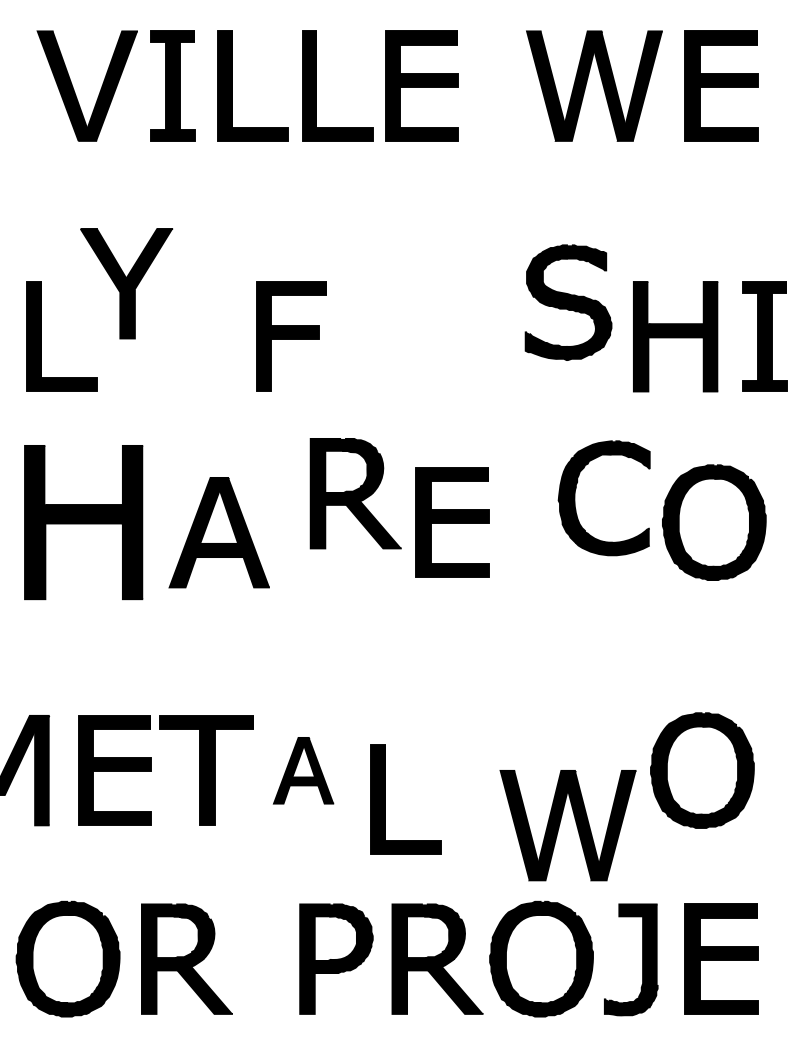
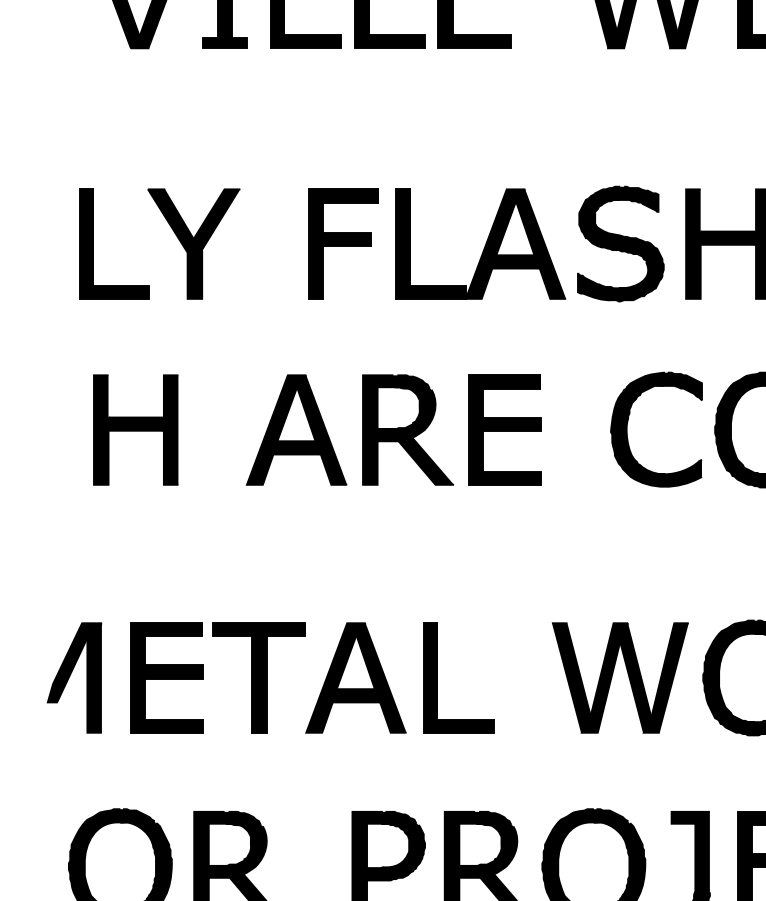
part: (126, 283) -> (193, 243), moved
part: (568, 302) -> (620, 243), moved
part: (428, 336) -> (480, 243), added
part: (355, 493) -> (407, 429), moved
part: (575, 498) -> (627, 429), moved
part: (83, 522) -> (135, 429), size x0.71
part: (218, 532) -> (295, 429), moved
part: (303, 770) -> (355, 677), size x1.67
part: (385, 799) -> (437, 677), moved
part: (560, 824) -> (612, 676), moved

